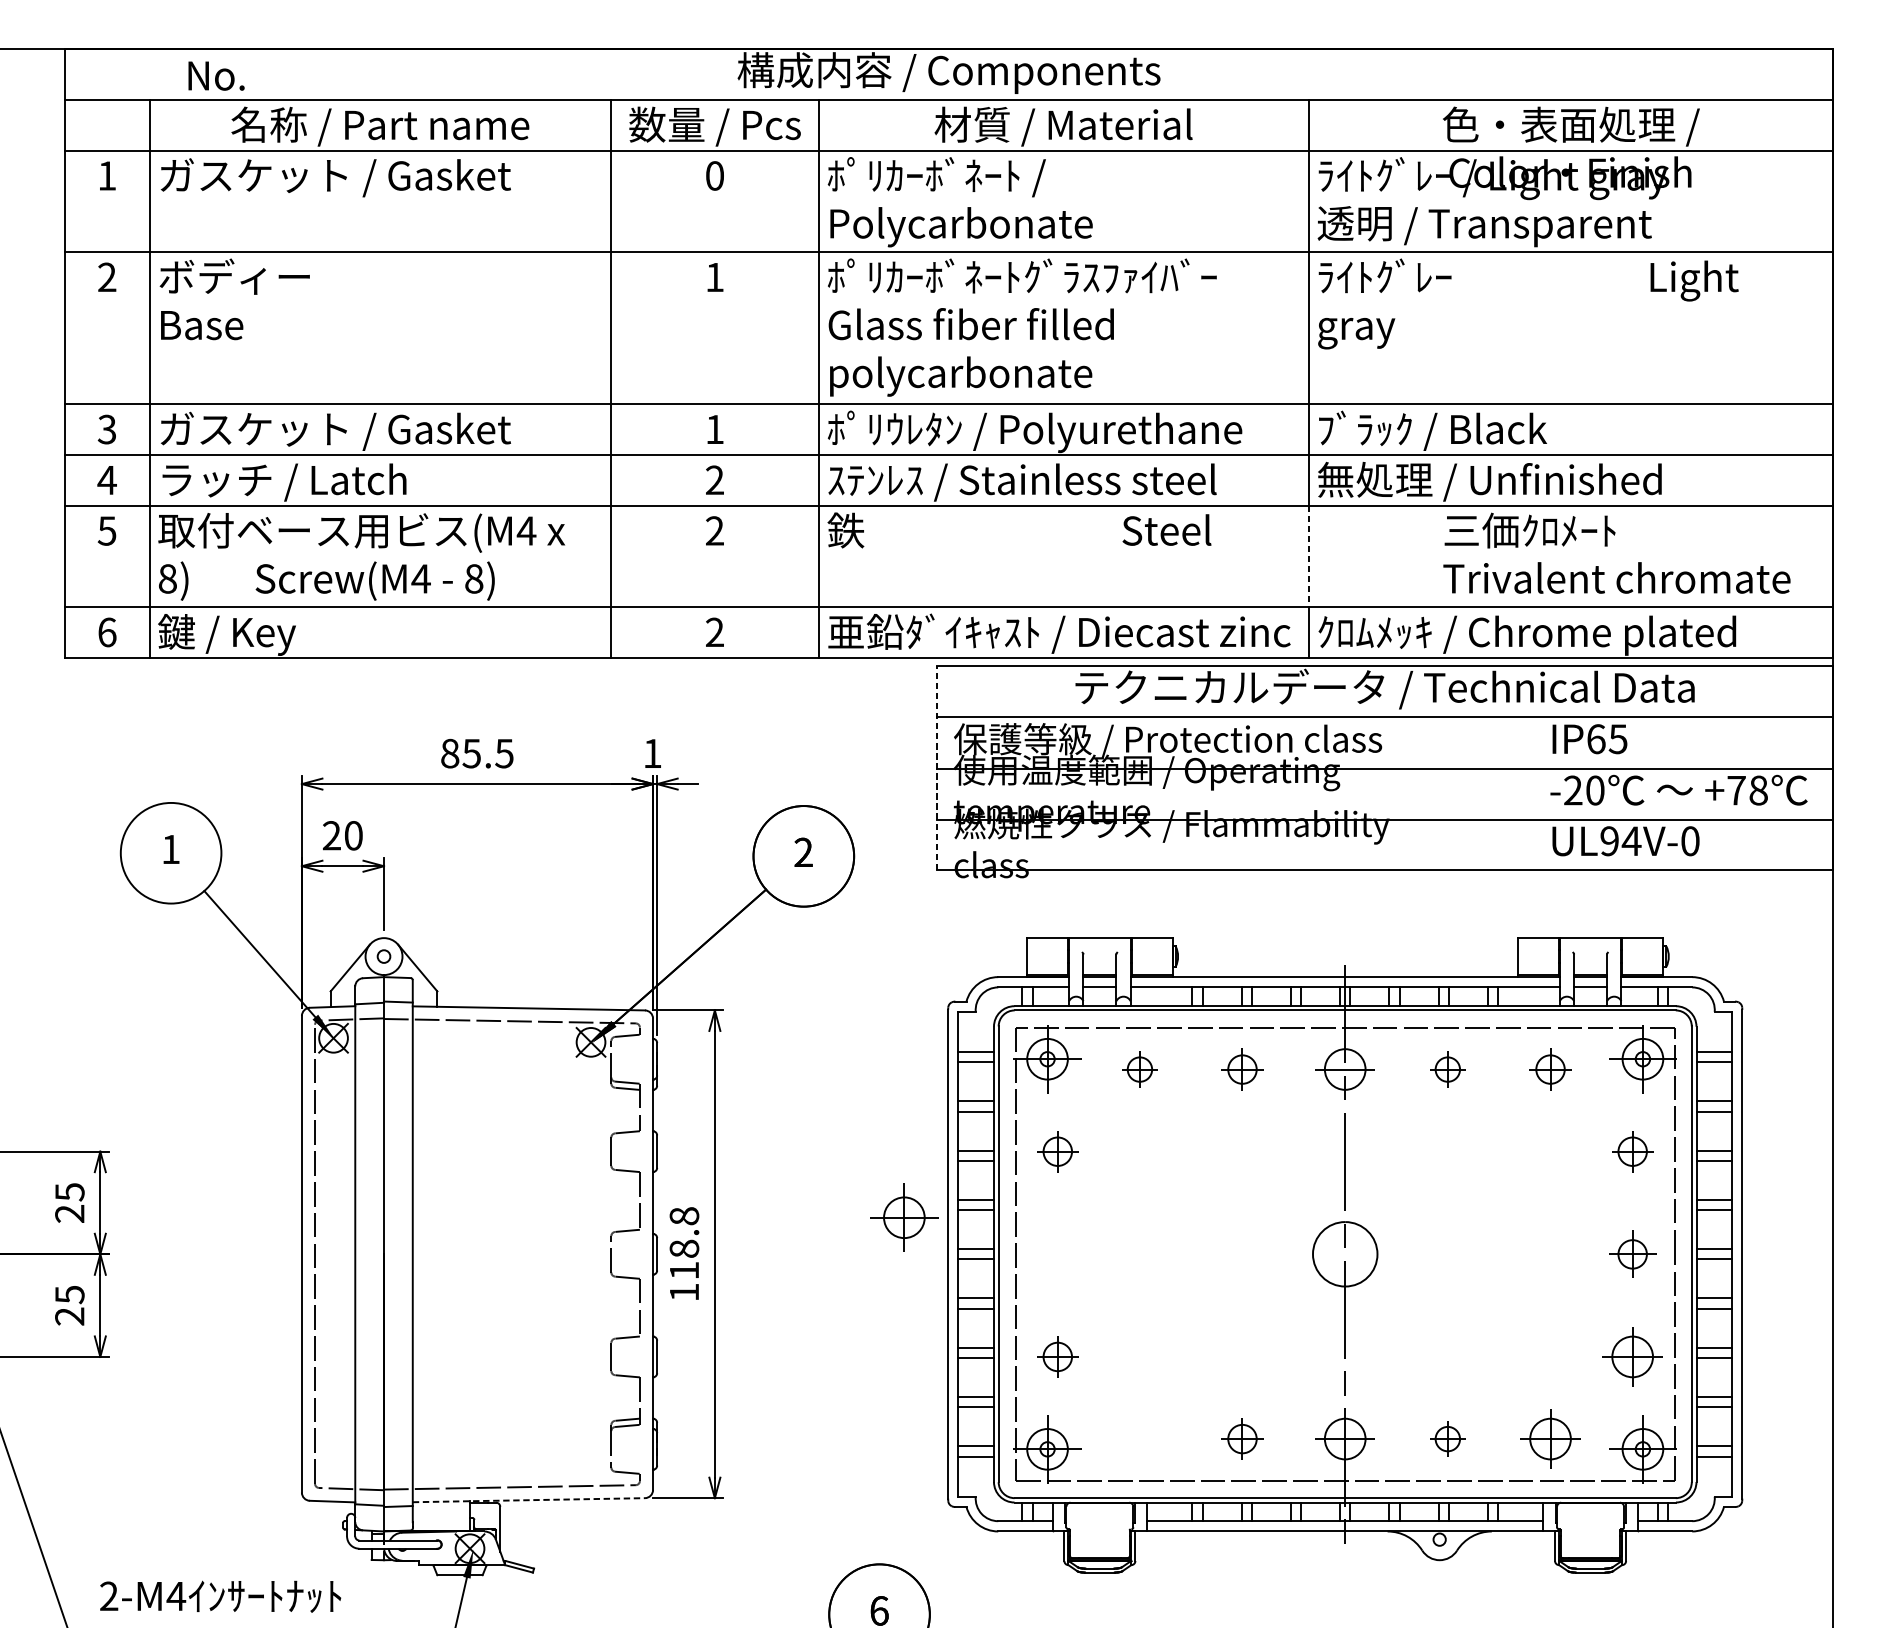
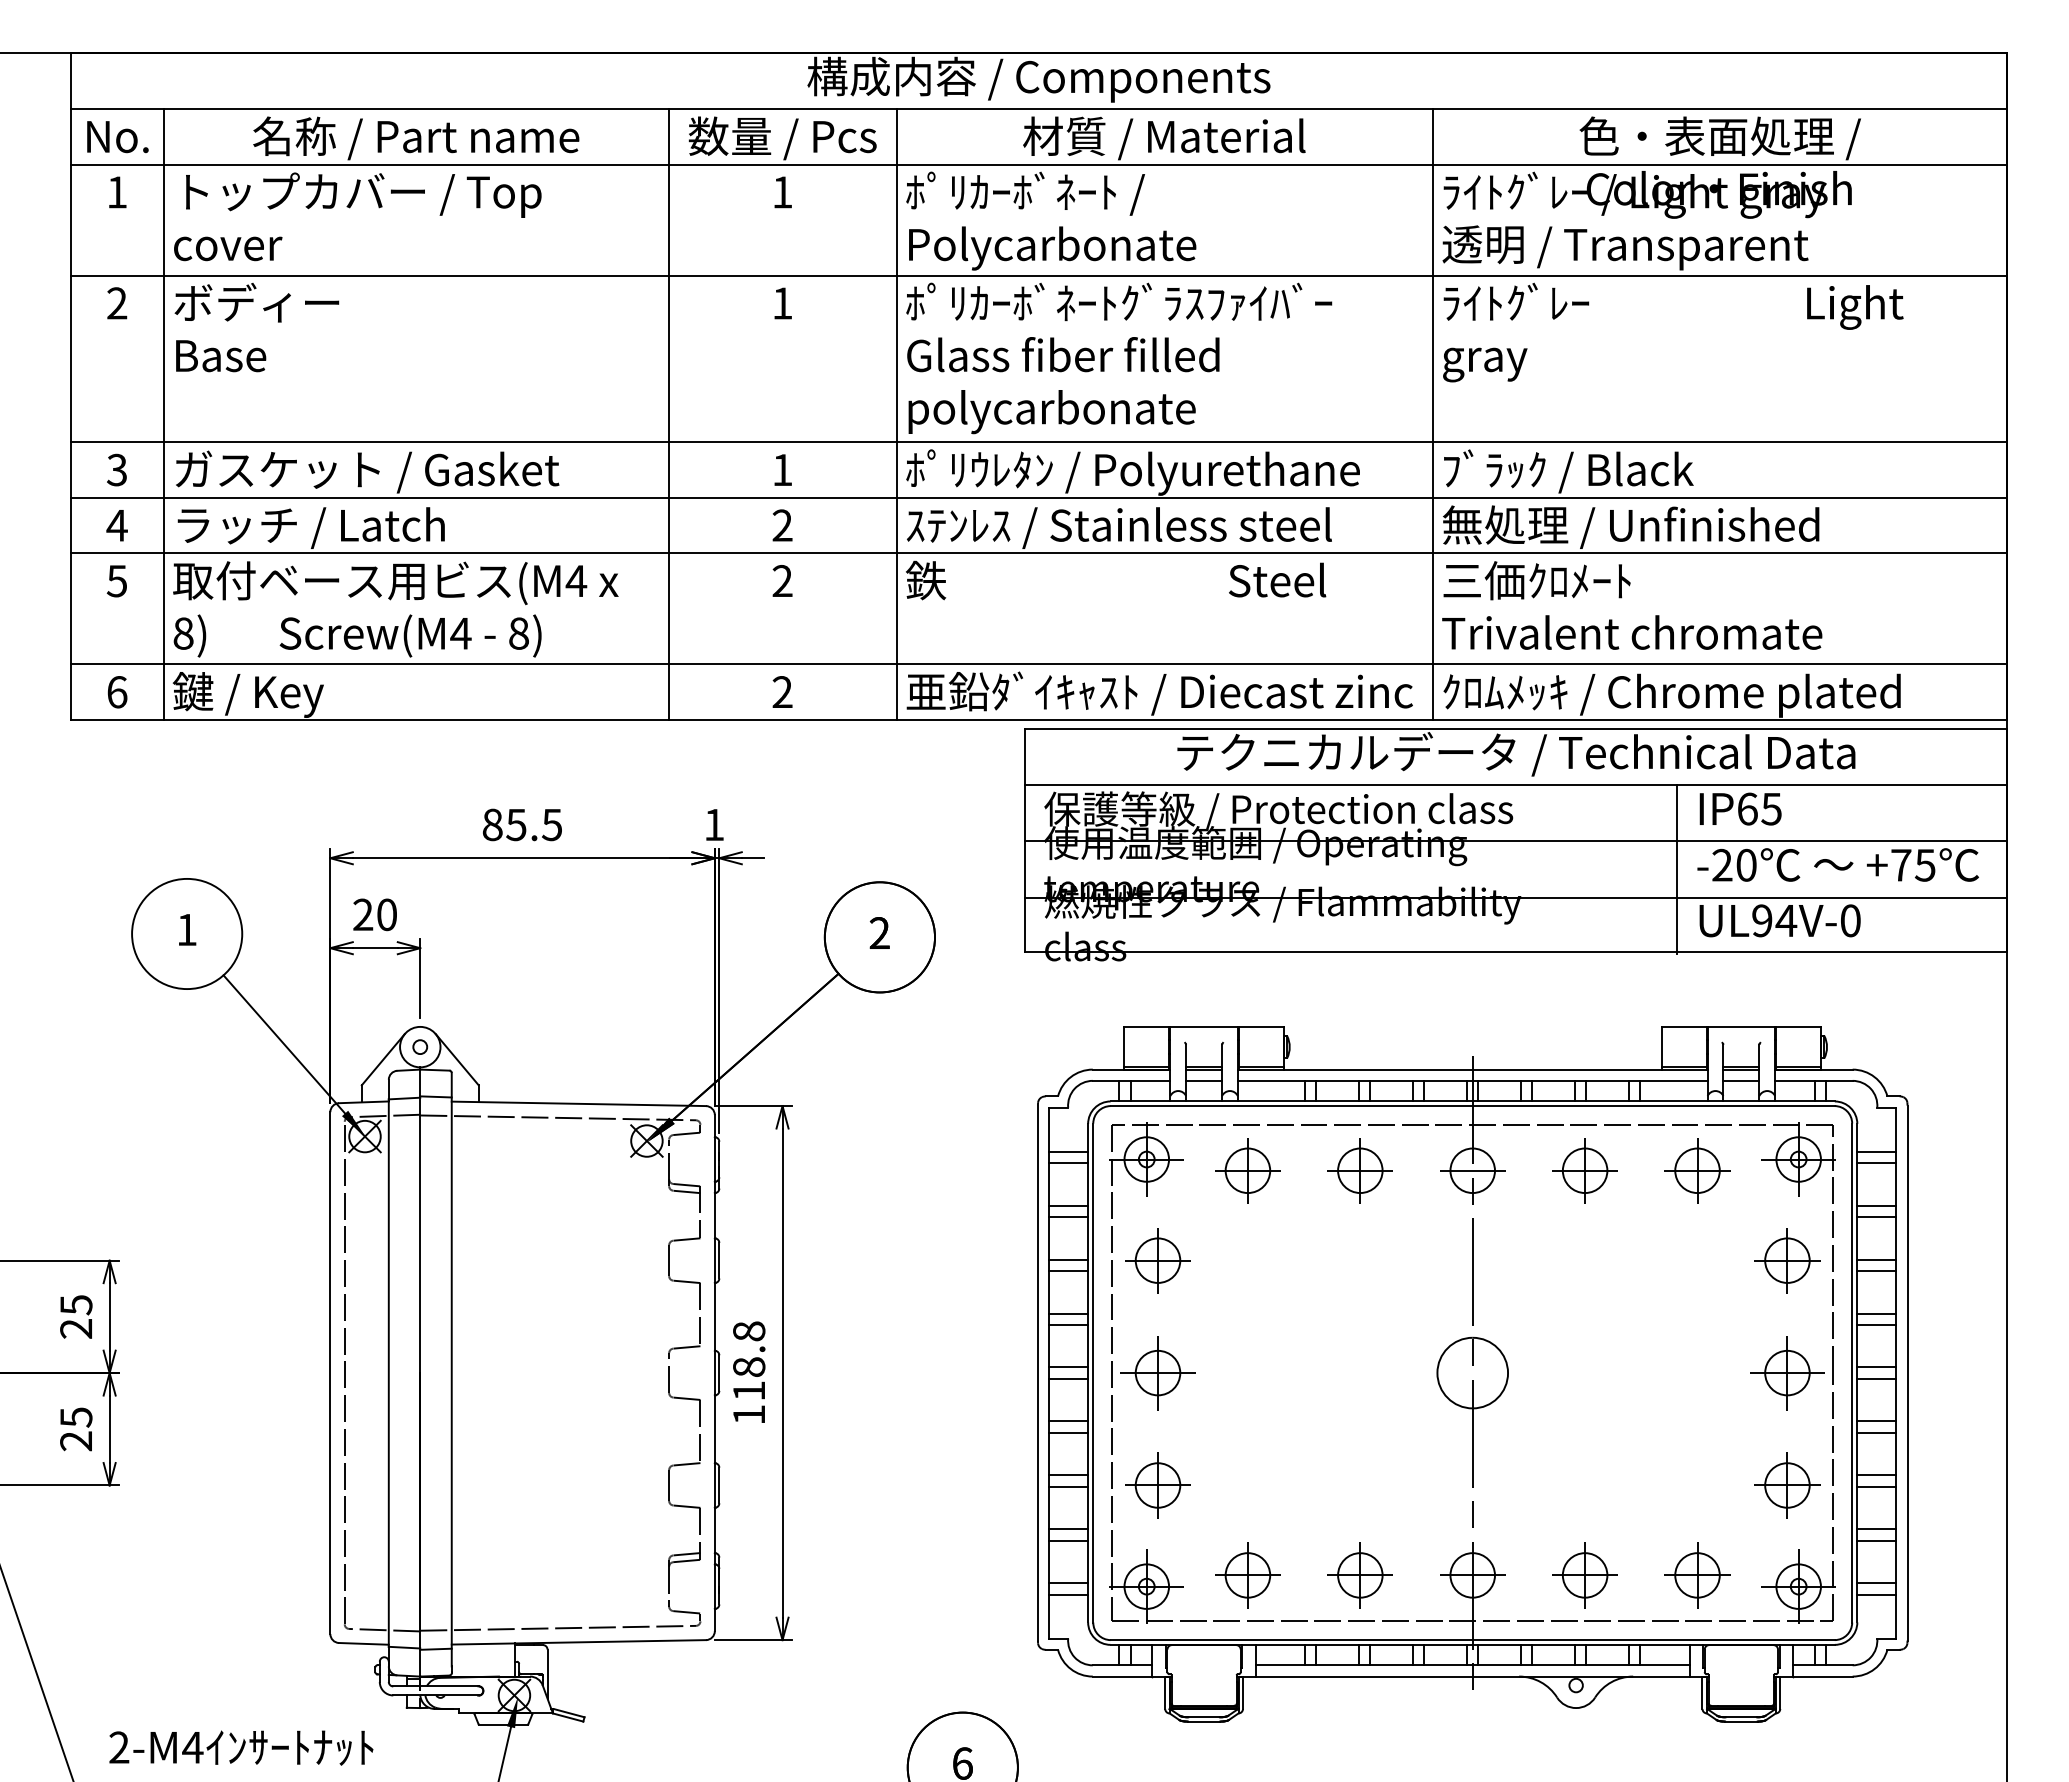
text: (216, 76) -> (117, 137), moved
text: (714, 176) -> (782, 192), 0 -> 1
text: (334, 197) -> (366, 216), ガスケット / Gasket -> トップカバー / Top cover
text: (1617, 553) -> (1632, 605), moved
line: (1308, 555) -> (1432, 608), dashed -> solid
line: (936, 767) -> (1025, 840), dashed -> solid
text: (1757, 790) -> (1924, 865), +78 -> +75
line: (1532, 794) -> (1677, 869), added
part: (1139, 1069) -> (1247, 1170), size x1.67
part: (1241, 1069) -> (1359, 1170), size x1.43
part: (1447, 1069) -> (1584, 1170), size x1.67
part: (1550, 1069) -> (1697, 1170), size x1.43
part: (1057, 1151) -> (1157, 1260), size x1.43
part: (1632, 1151) -> (1787, 1260), size x1.43
part: (903, 1218) -> (1157, 1373), moved
part: (1632, 1254) -> (1787, 1373), size x1.43
part: (1057, 1356) -> (1157, 1485), size x1.43
part: (1139, 1439) -> (1247, 1575), added
part: (1241, 1439) -> (1359, 1575), size x1.43
part: (1447, 1439) -> (1584, 1575), size x1.67
line: (529, 1500) -> (579, 1642), dashed -> solid

